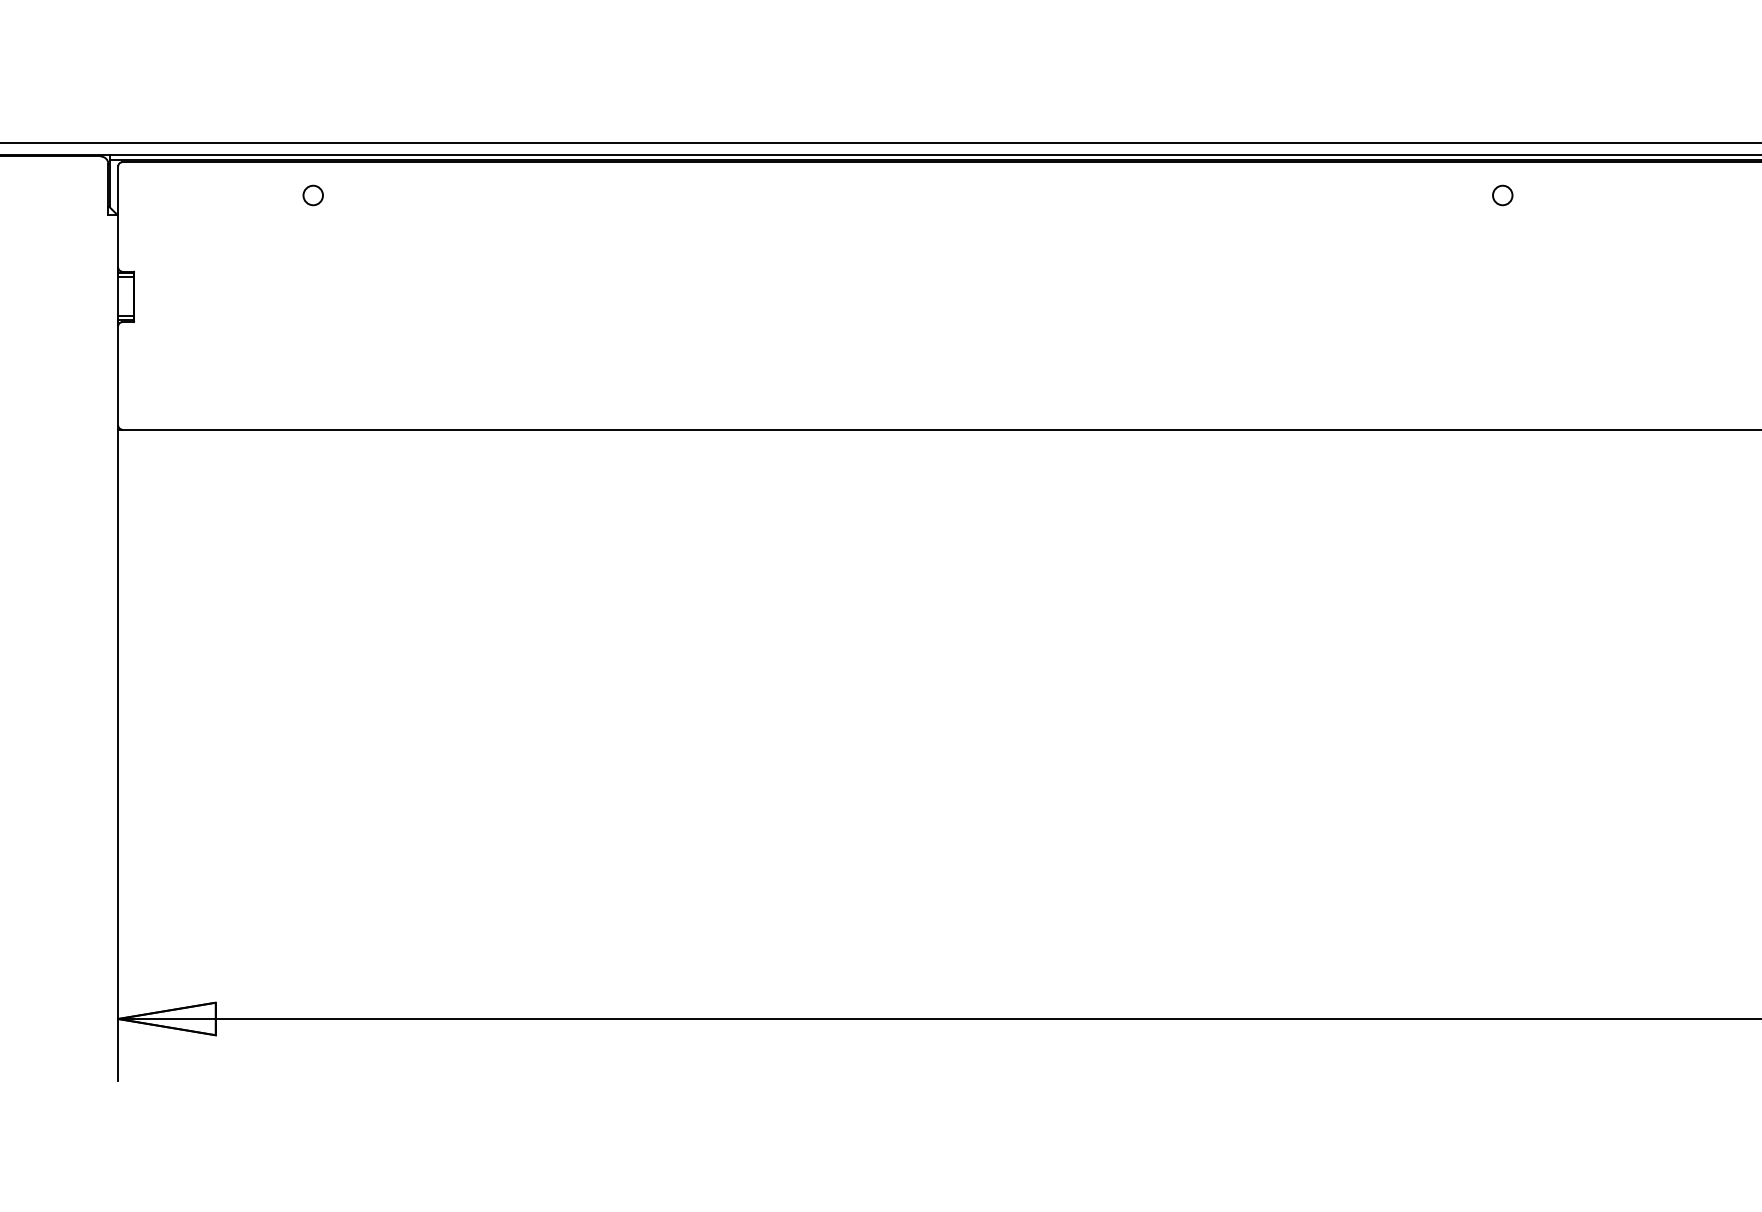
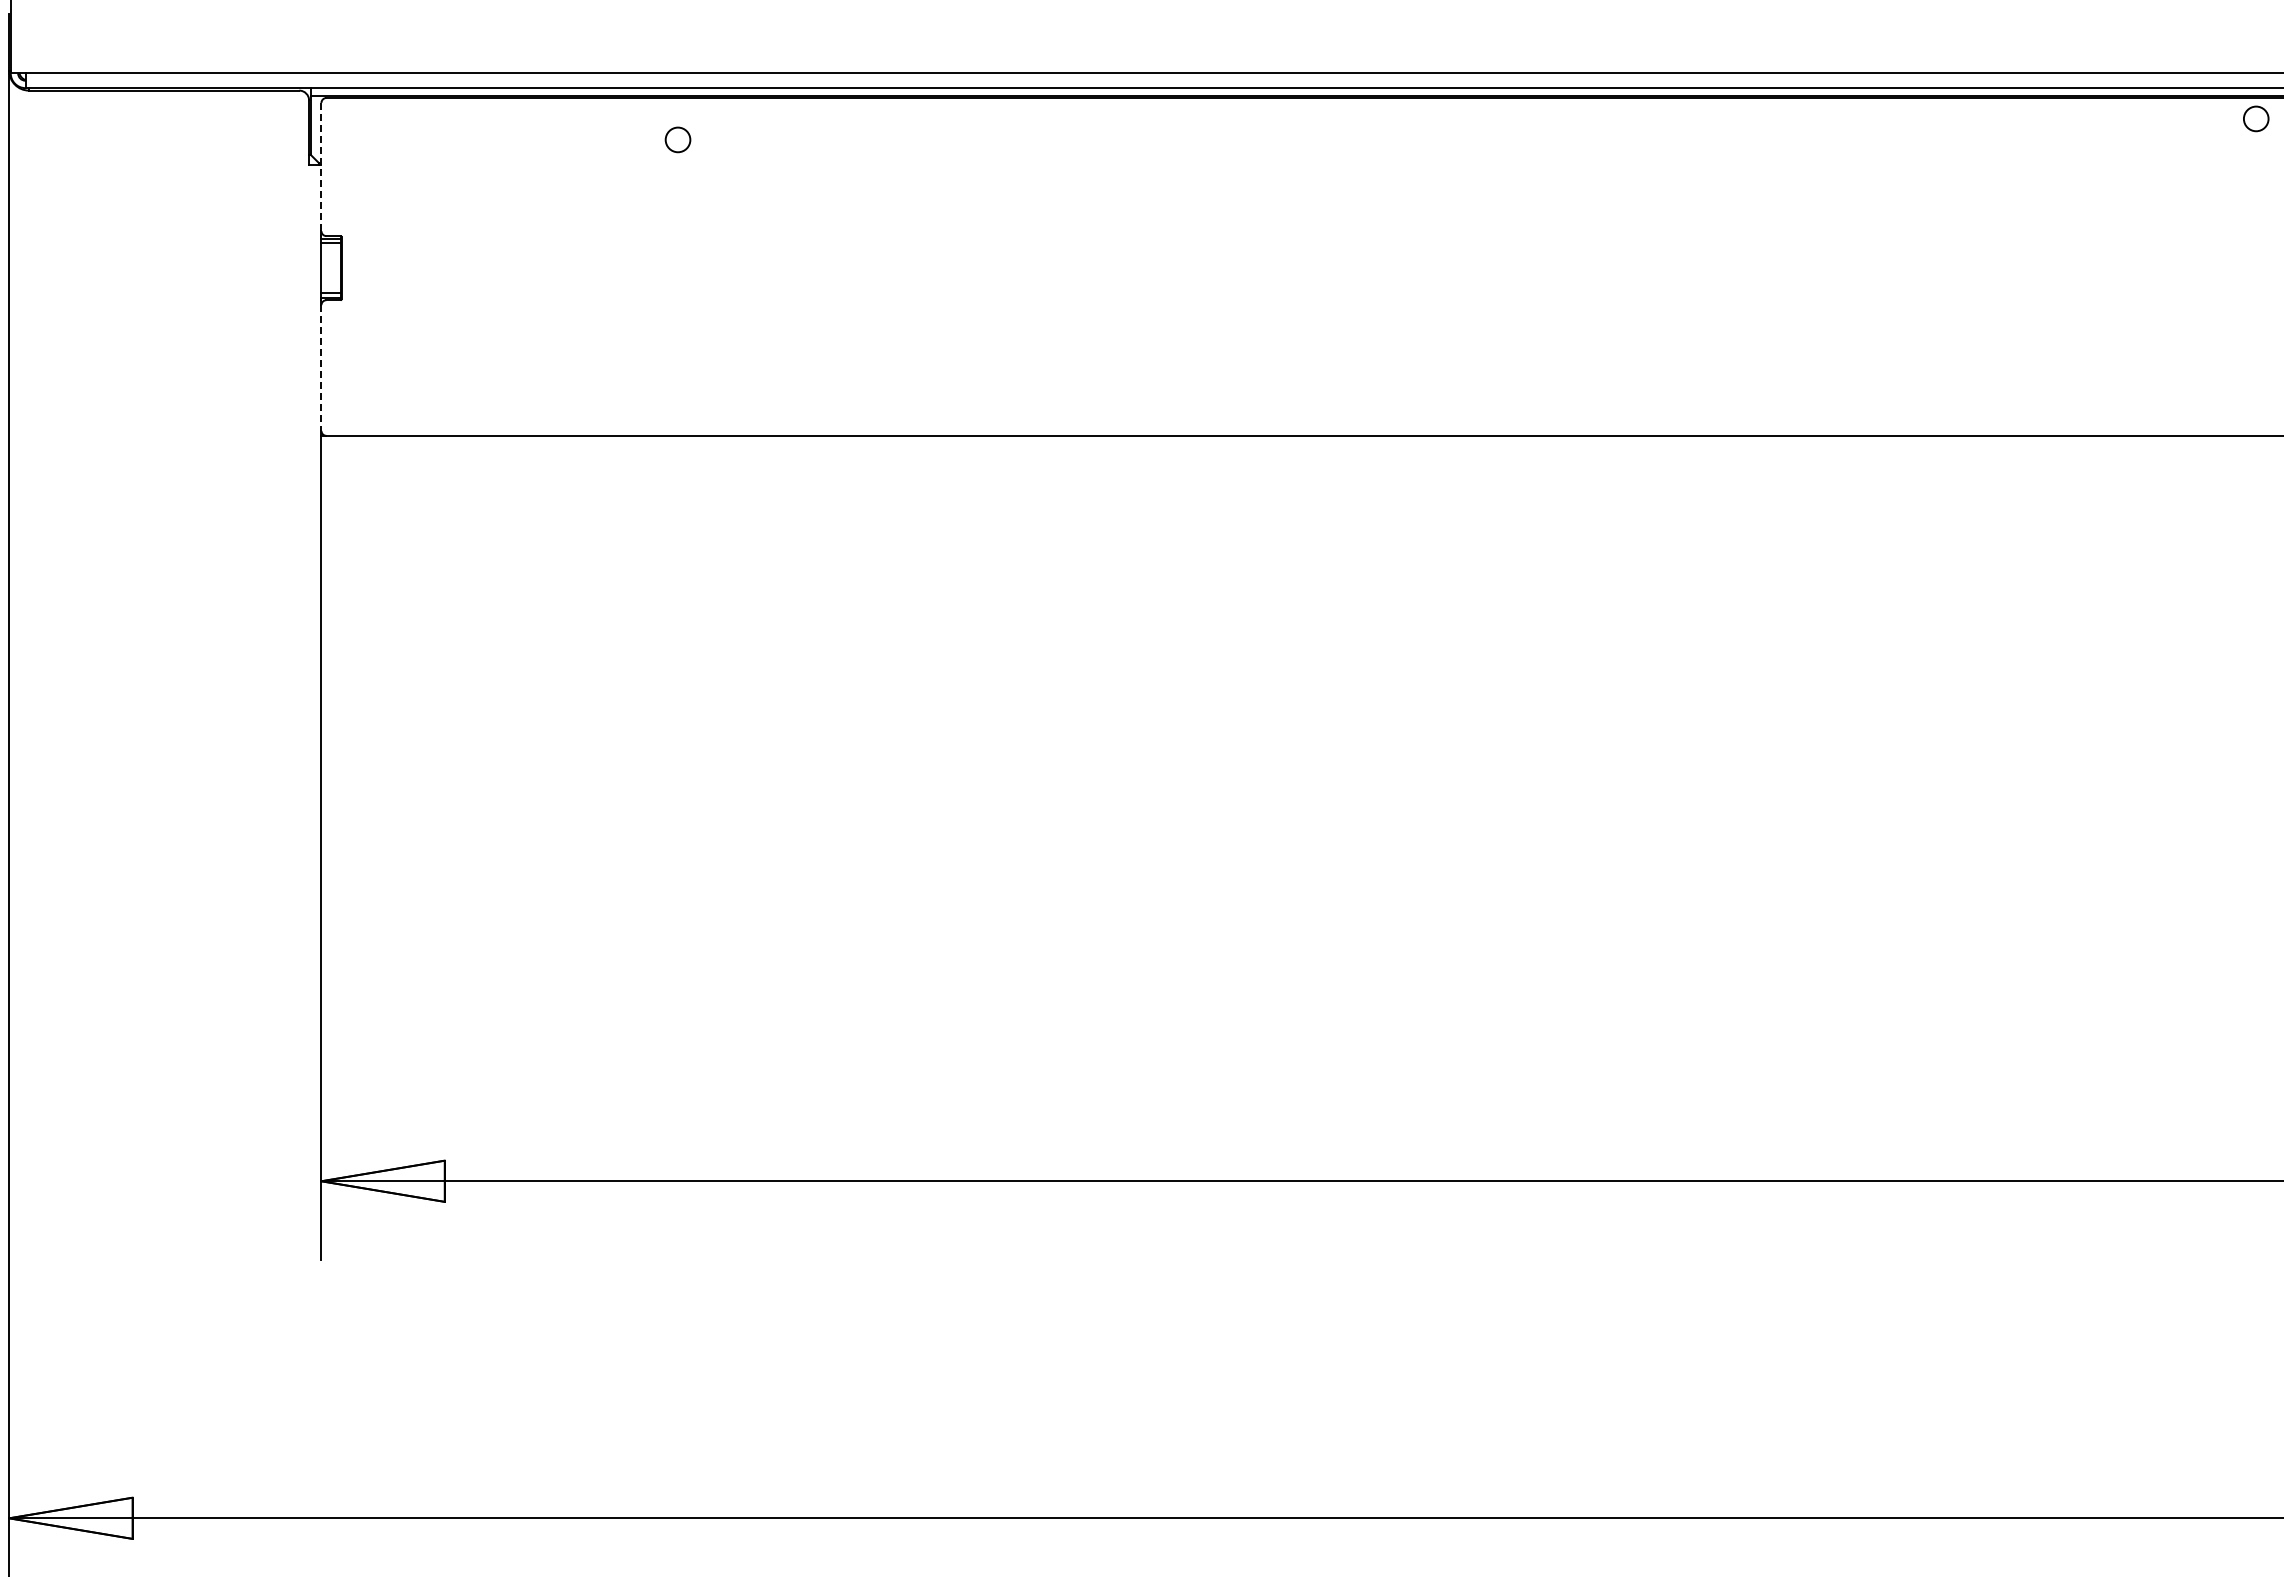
circle: (312, 195) -> (677, 139), moved
circle: (1502, 195) -> (2256, 118), moved
line: (118, 217) -> (321, 167), solid -> dashed
line: (118, 376) -> (321, 368), solid -> dashed

